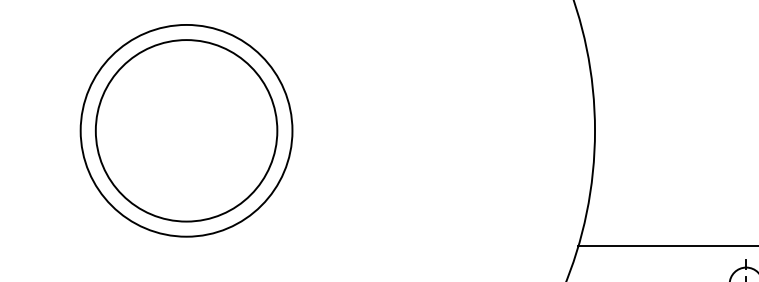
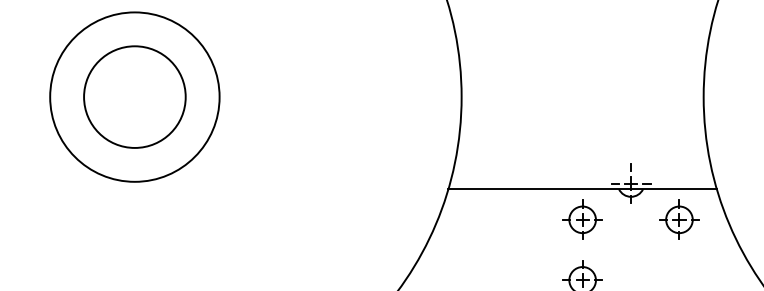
circle: (186, 130) -> (134, 96), size x0.7

